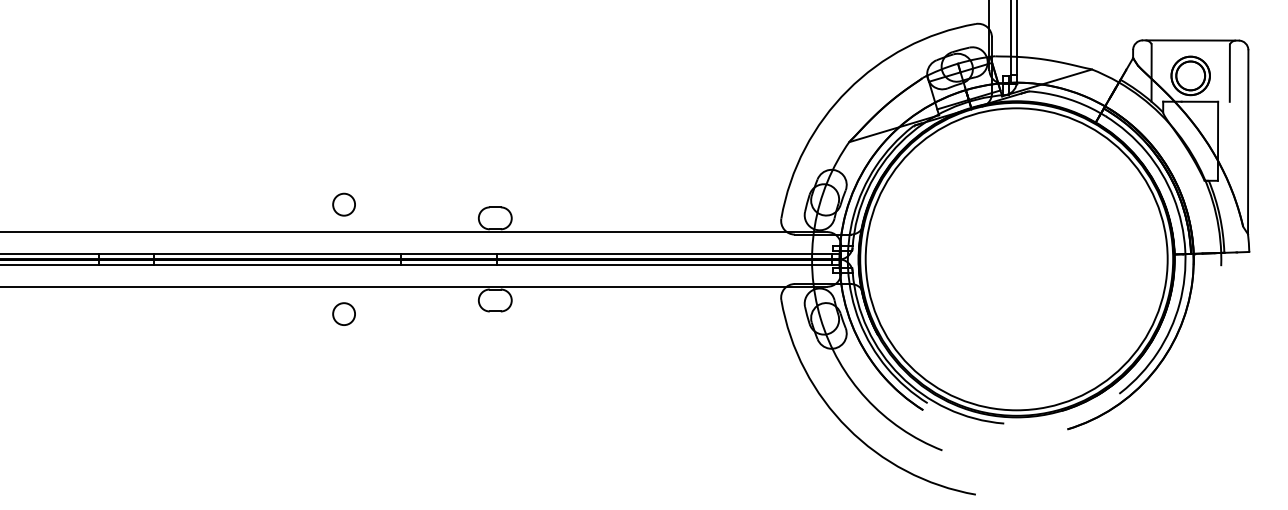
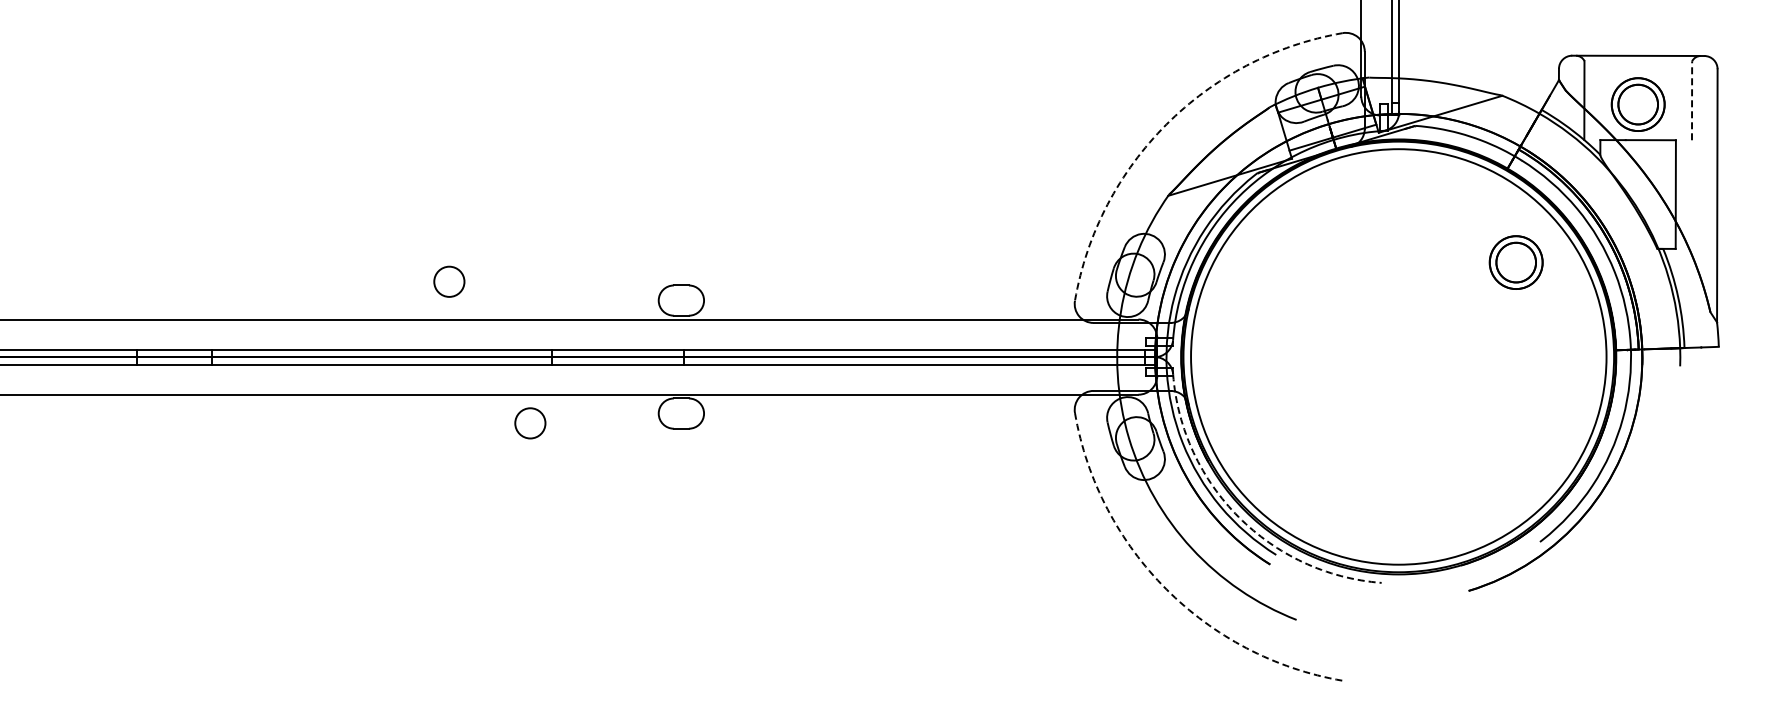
line: (1230, 72) -> (1692, 100), solid -> dashed
arc: (847, 90) -> (1166, 124), solid -> dashed
part: (1101, 190) -> (1515, 262), added
circle: (344, 204) -> (449, 281), moved
circle: (344, 314) -> (530, 423), moved
arc: (900, 376) -> (1238, 517), solid -> dashed
arc: (847, 428) -> (1166, 589), solid -> dashed

